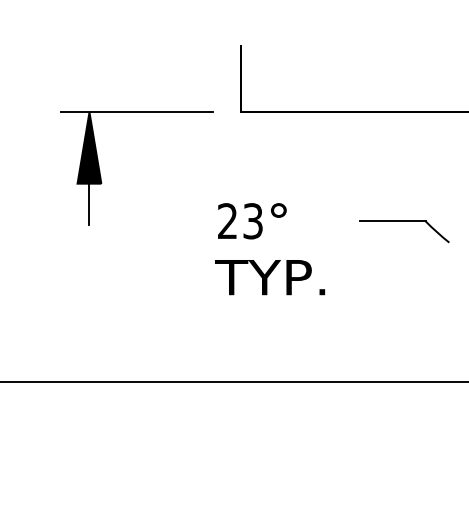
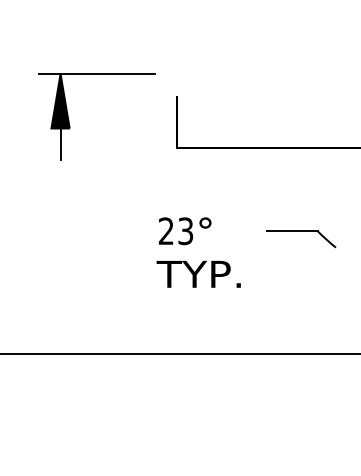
part: (101, 171) -> (69, 119), moved

